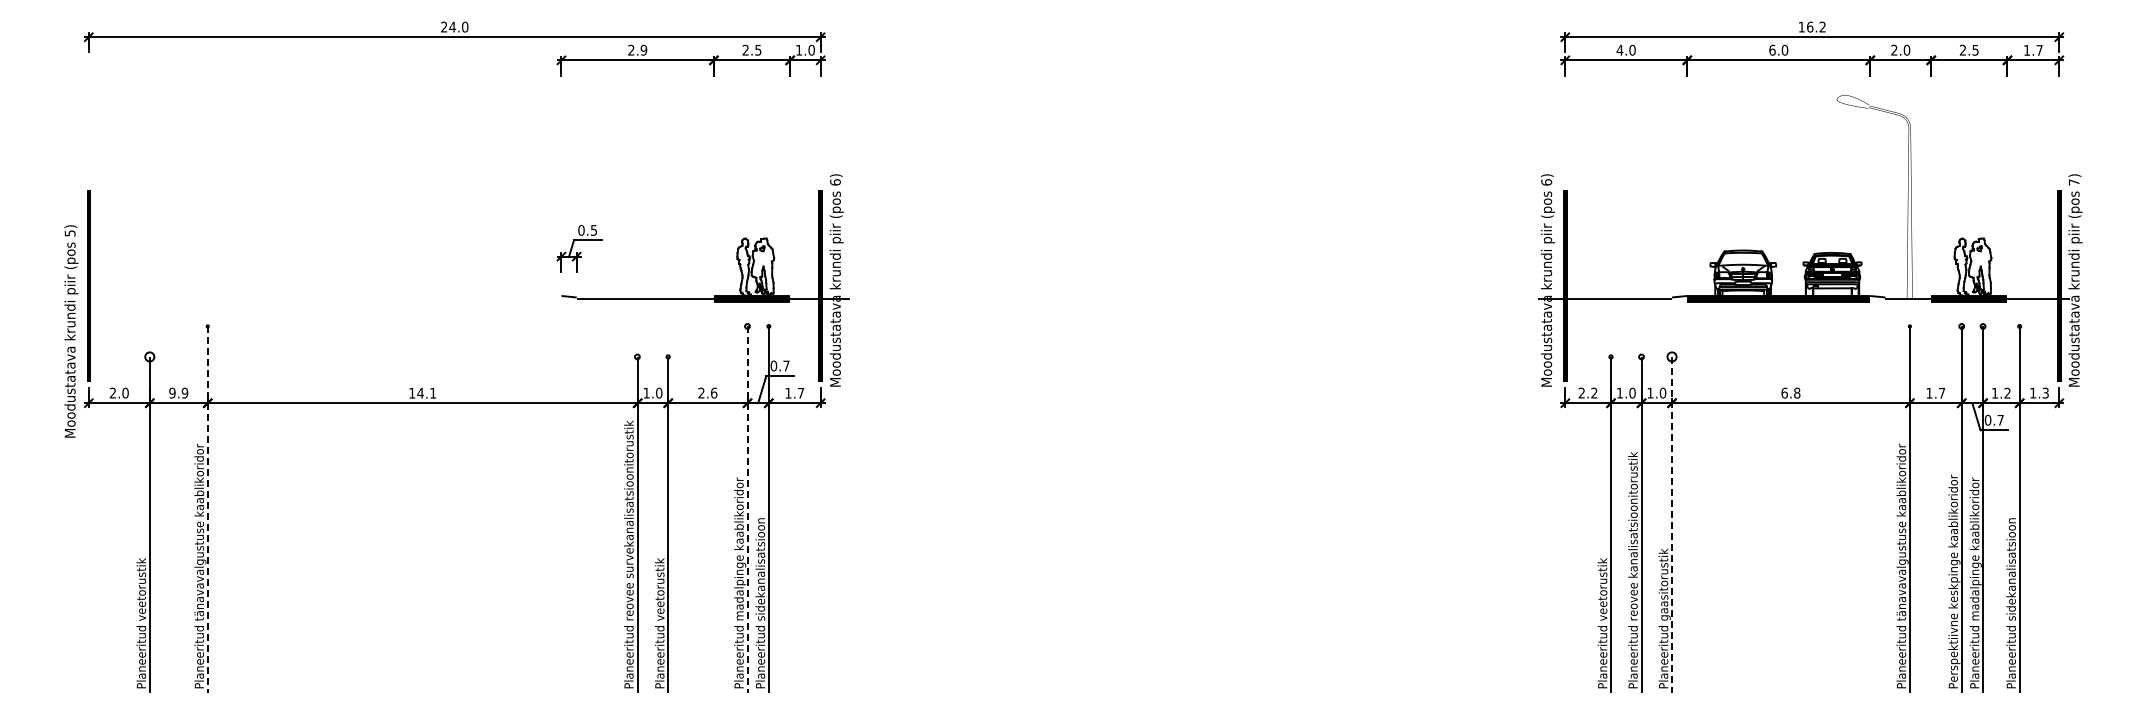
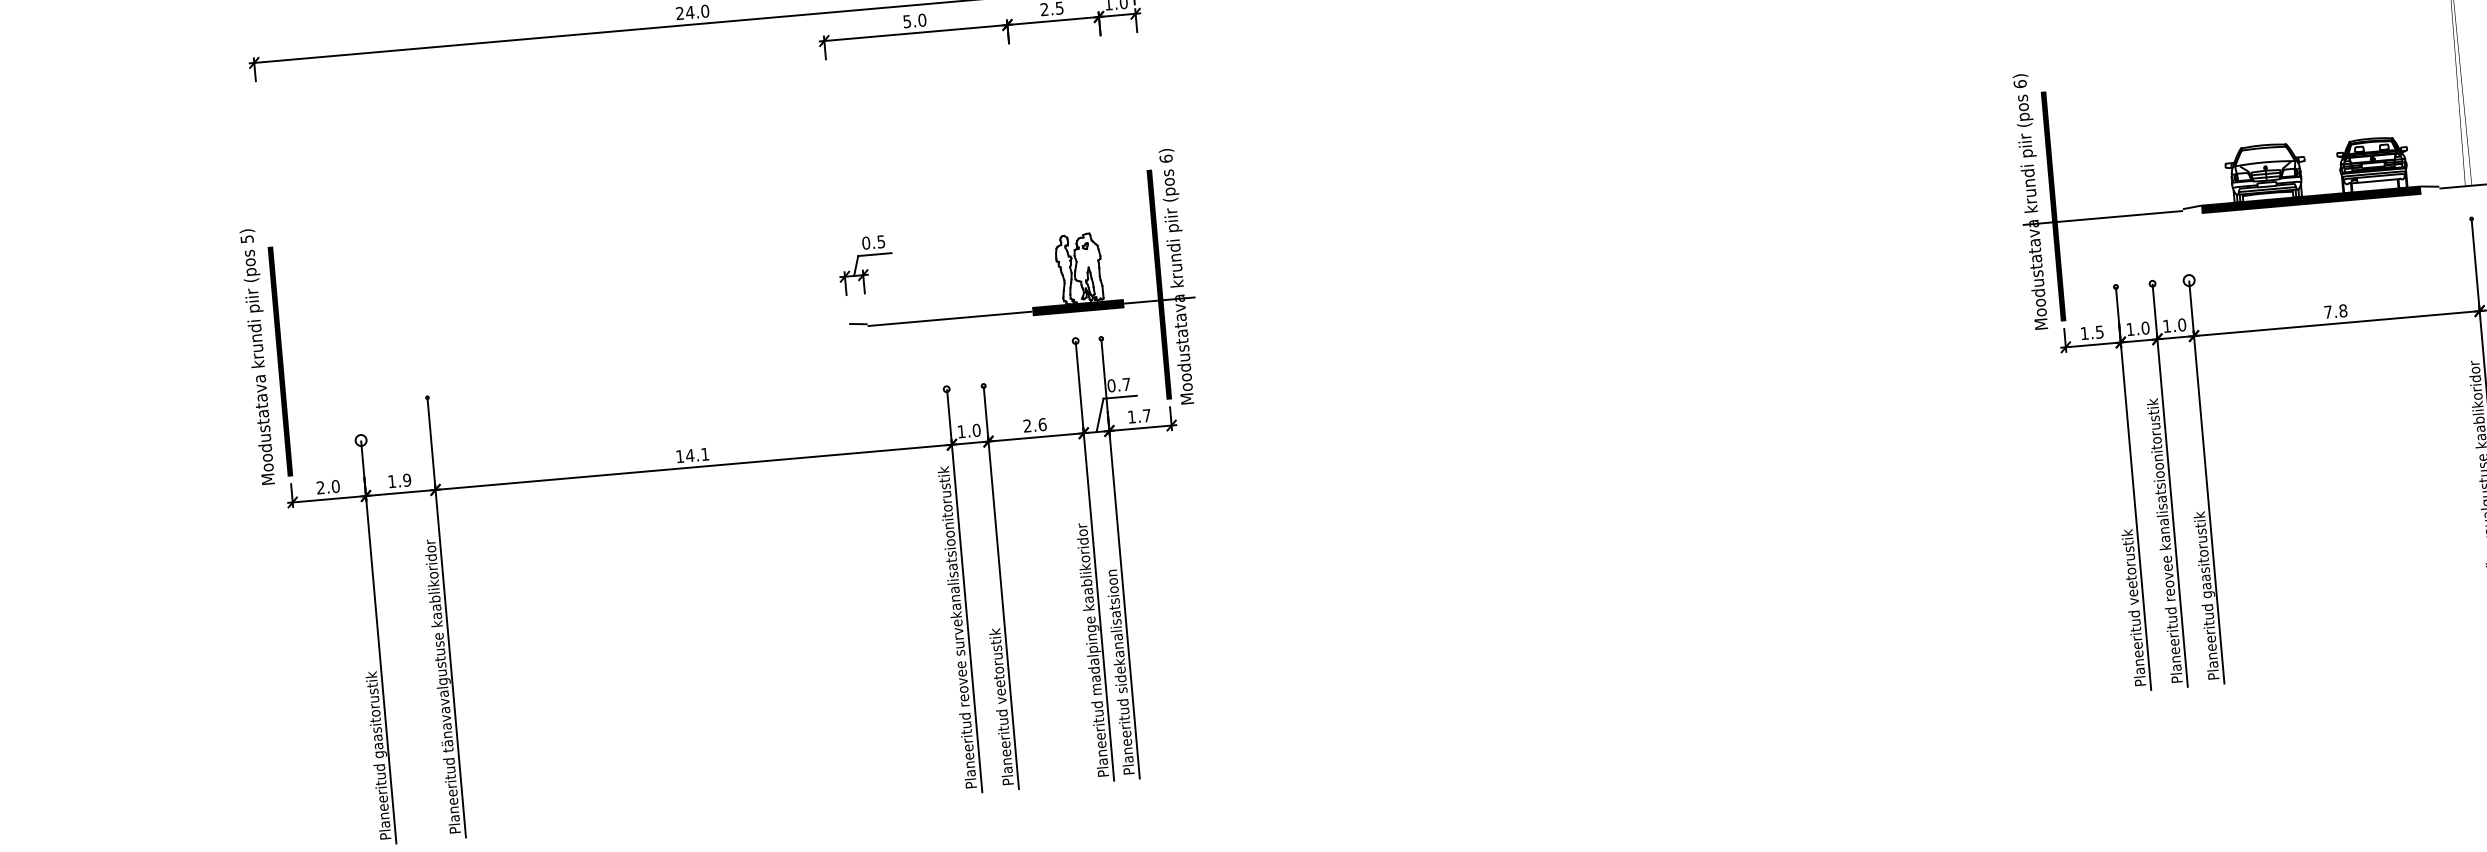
text: (637, 49) -> (914, 20), 2.9 -> 5.0
text: (71, 331) -> (259, 356), moved
text: (172, 392) -> (392, 480), 9.9 -> 1.9
text: (1587, 392) -> (2091, 332), 2.2 -> 1.5
text: (1784, 392) -> (2327, 311), 6.8 -> 7.8
line: (207, 510) -> (446, 618), dashed -> solid
line: (747, 510) -> (1095, 562), dashed -> solid
line: (1672, 525) -> (2207, 482), dashed -> solid
text: (142, 584) -> (376, 714), Planeeritud veetorustik -> Planeeritud gaasitorustik

